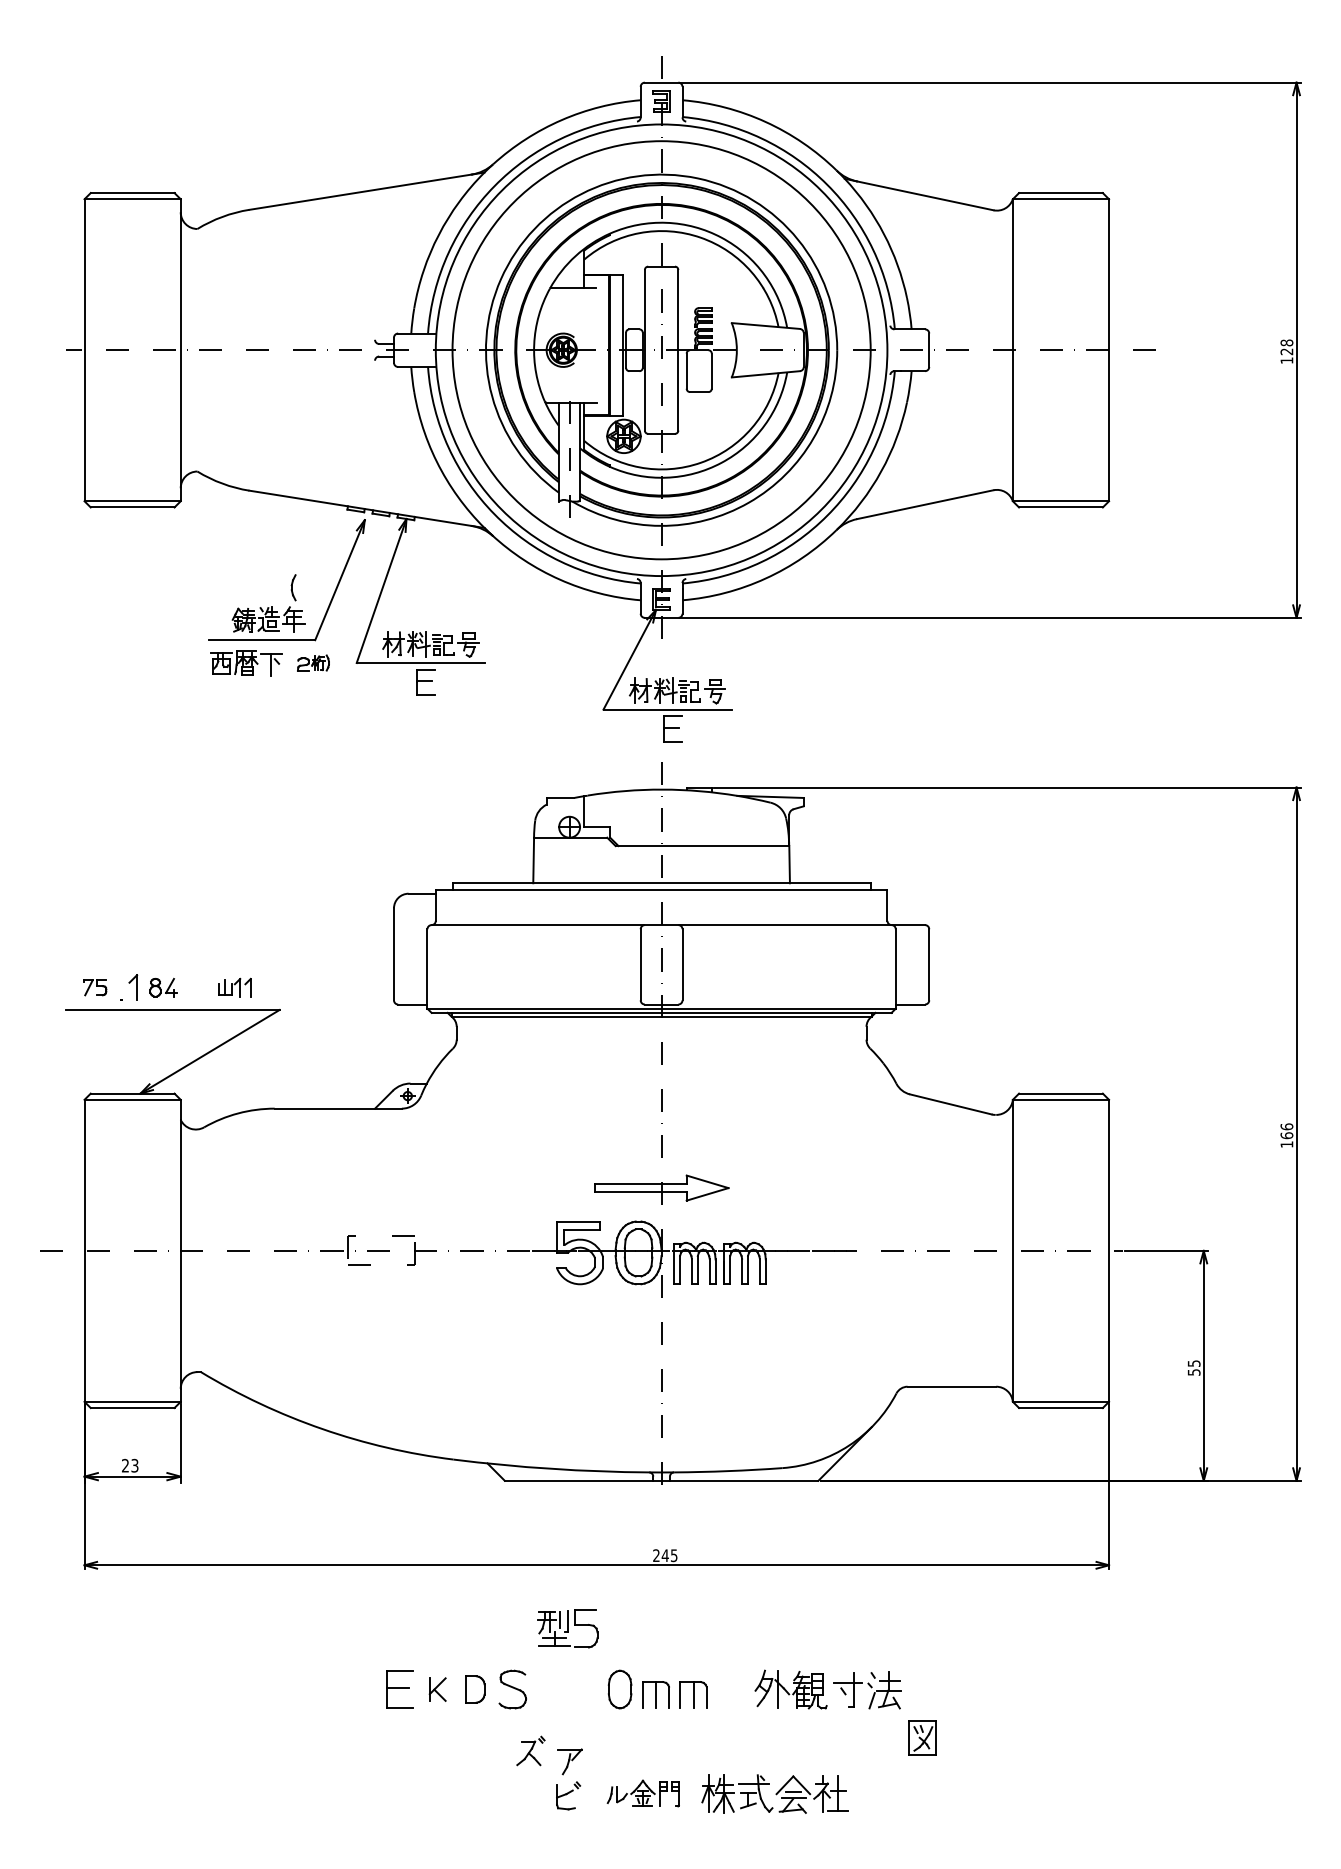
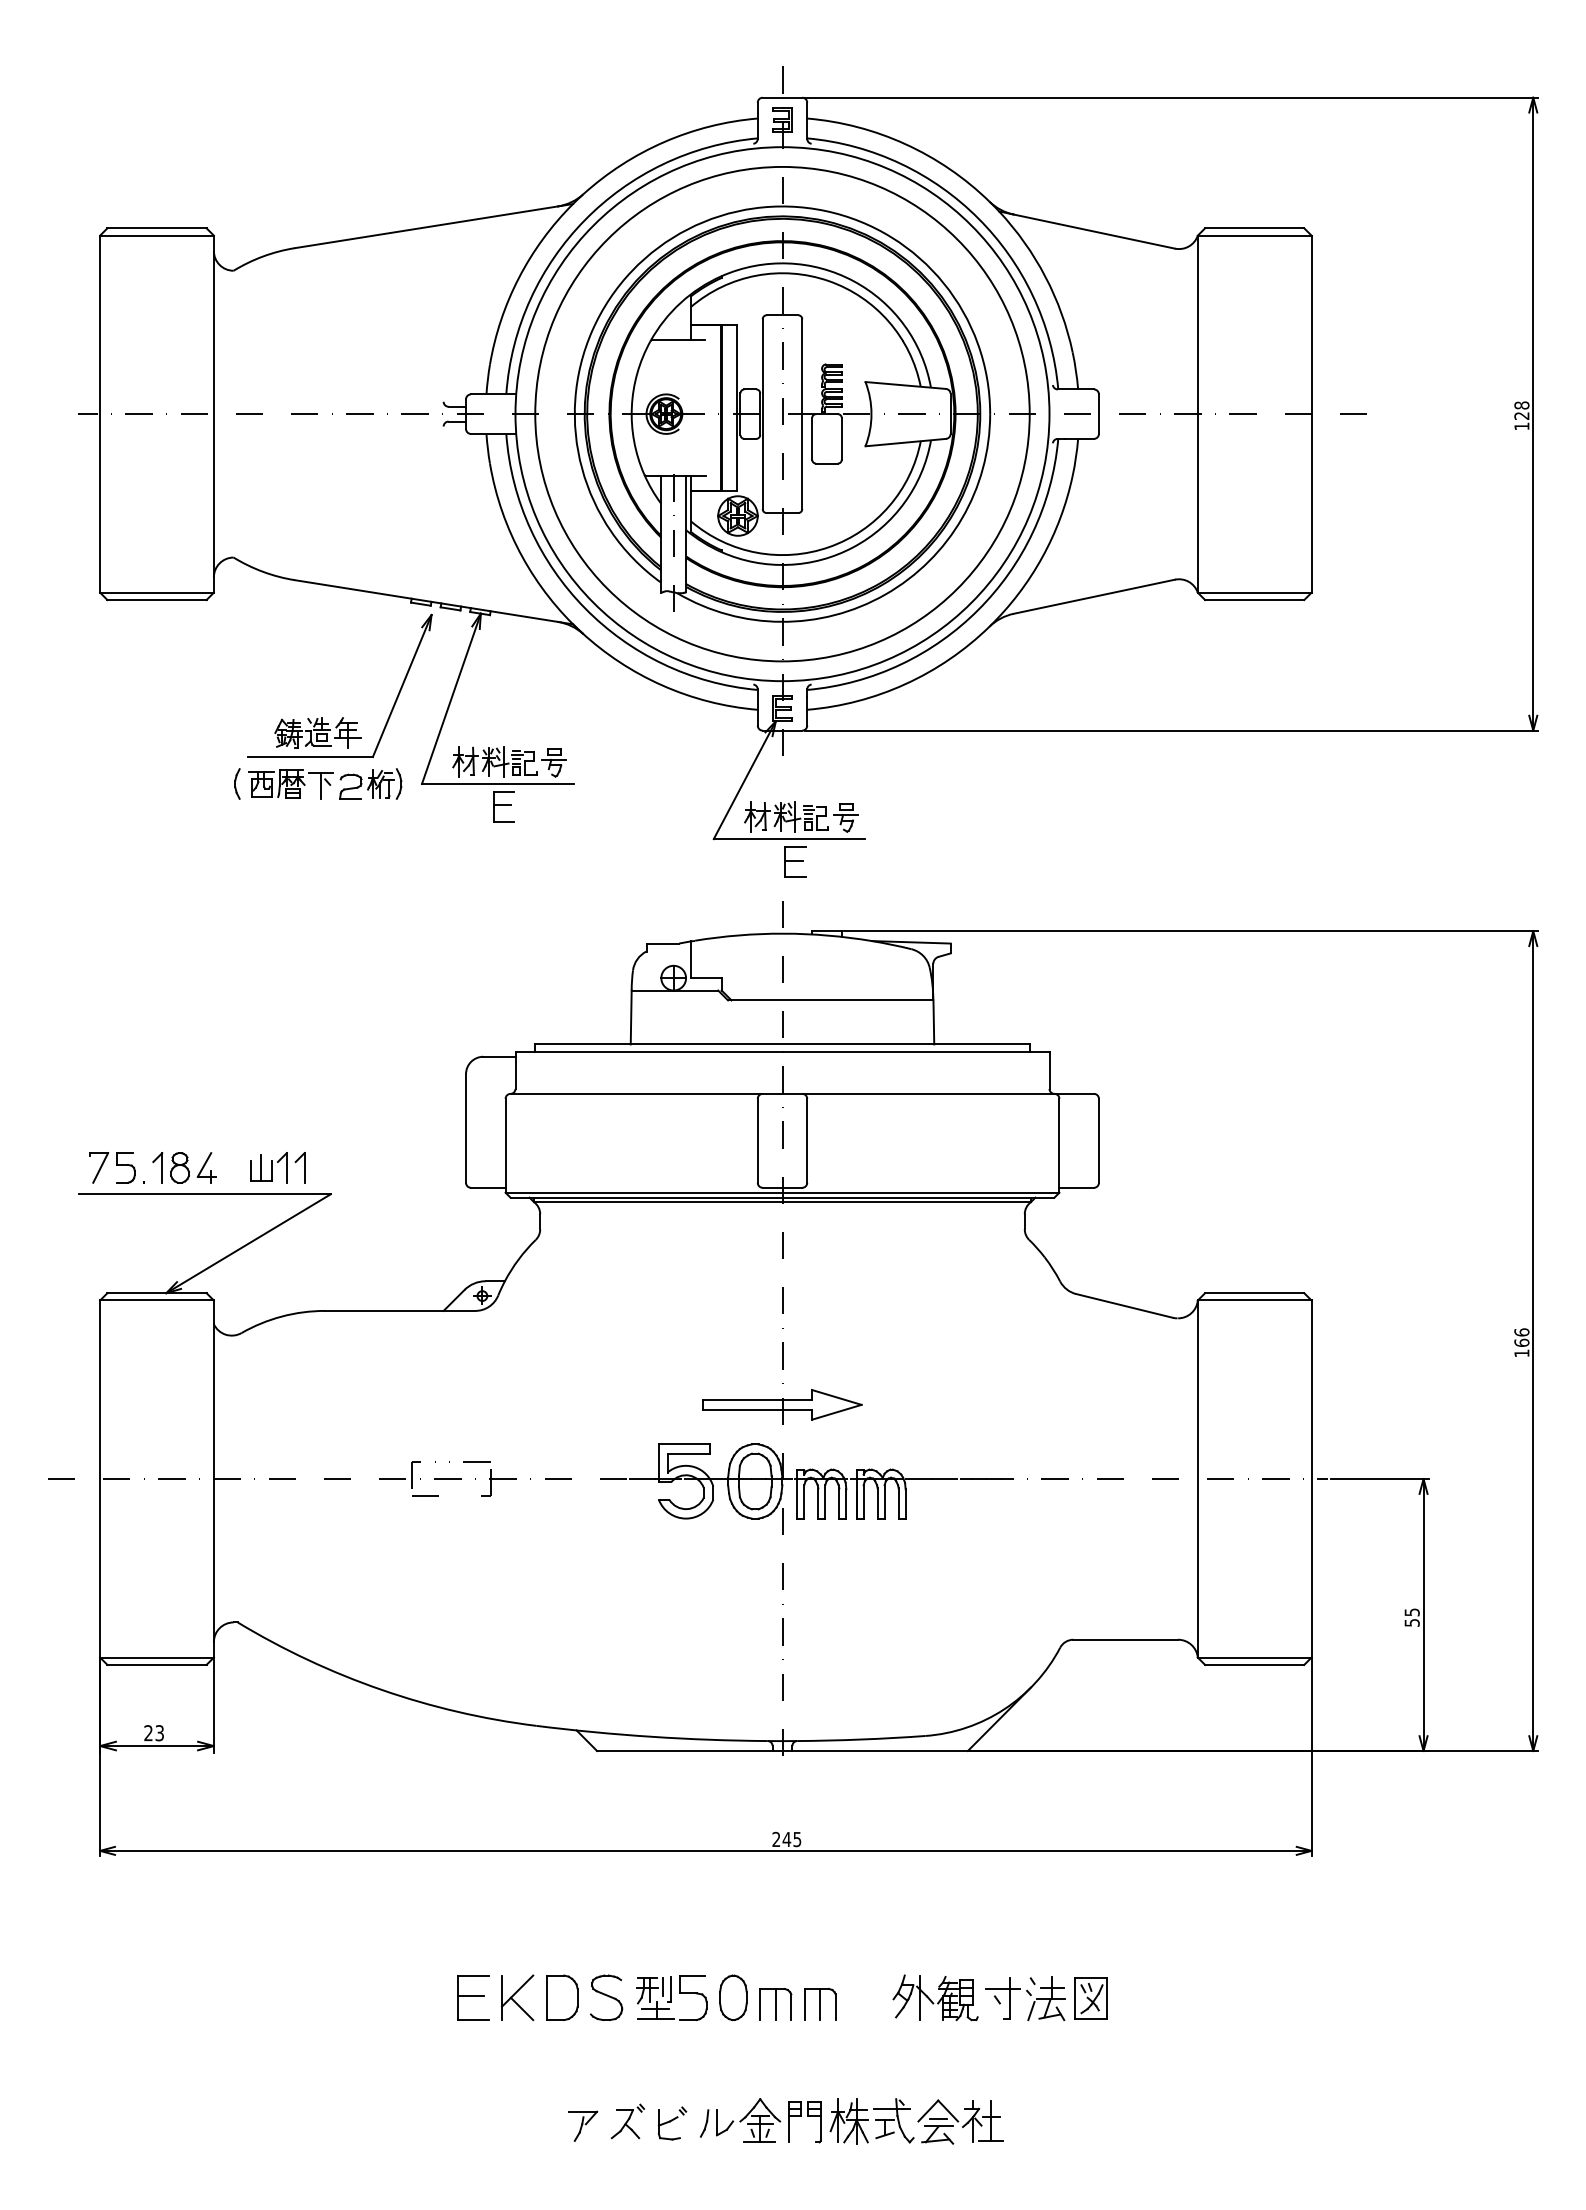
part: (293, 587) -> (237, 783), moved
part: (313, 662) -> (370, 783), size x1.67
part: (95, 987) -> (112, 1167), size x1.67
part: (163, 987) -> (193, 1167), size x1.43
part: (234, 987) -> (277, 1167), size x1.43
part: (567, 1629) -> (671, 1998), moved
part: (437, 1689) -> (517, 1997), size x1.67
part: (475, 1689) -> (562, 1997), size x1.43
part: (922, 1738) -> (1090, 1998), moved
part: (530, 1751) -> (627, 2121), moved
part: (570, 1761) -> (583, 2125), moved
part: (643, 1793) -> (760, 2120), size x1.43

